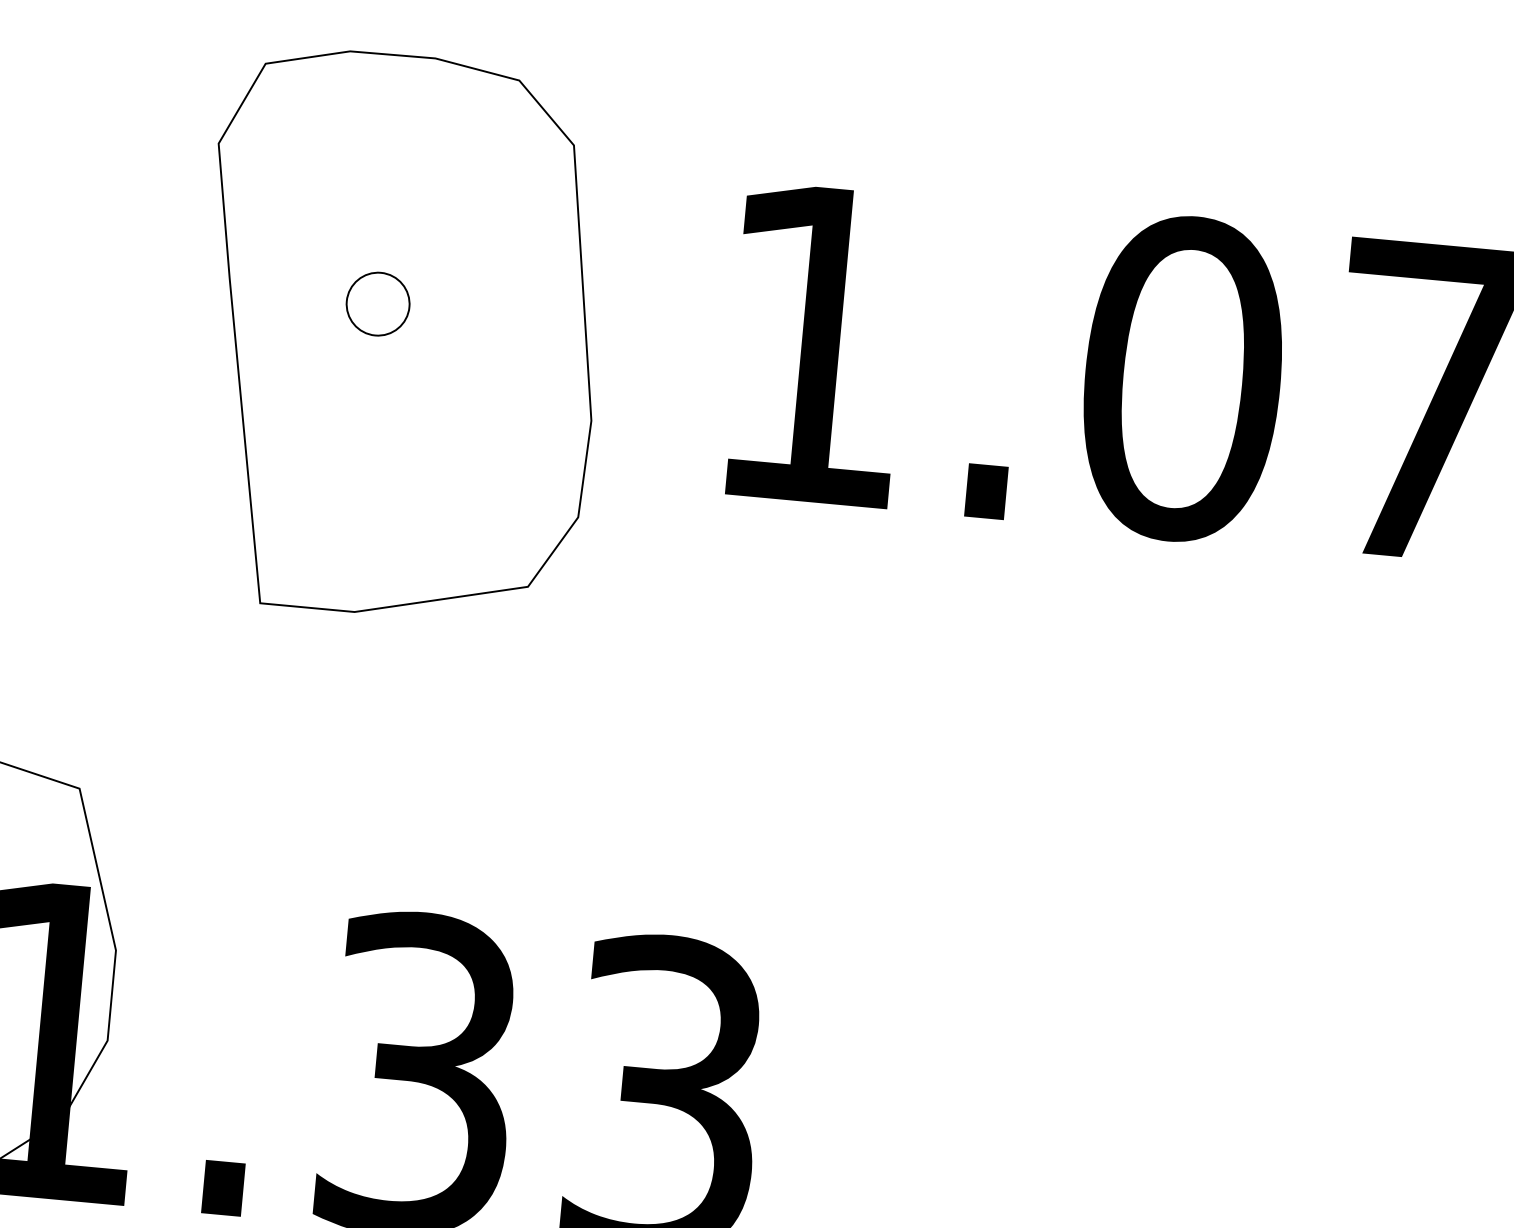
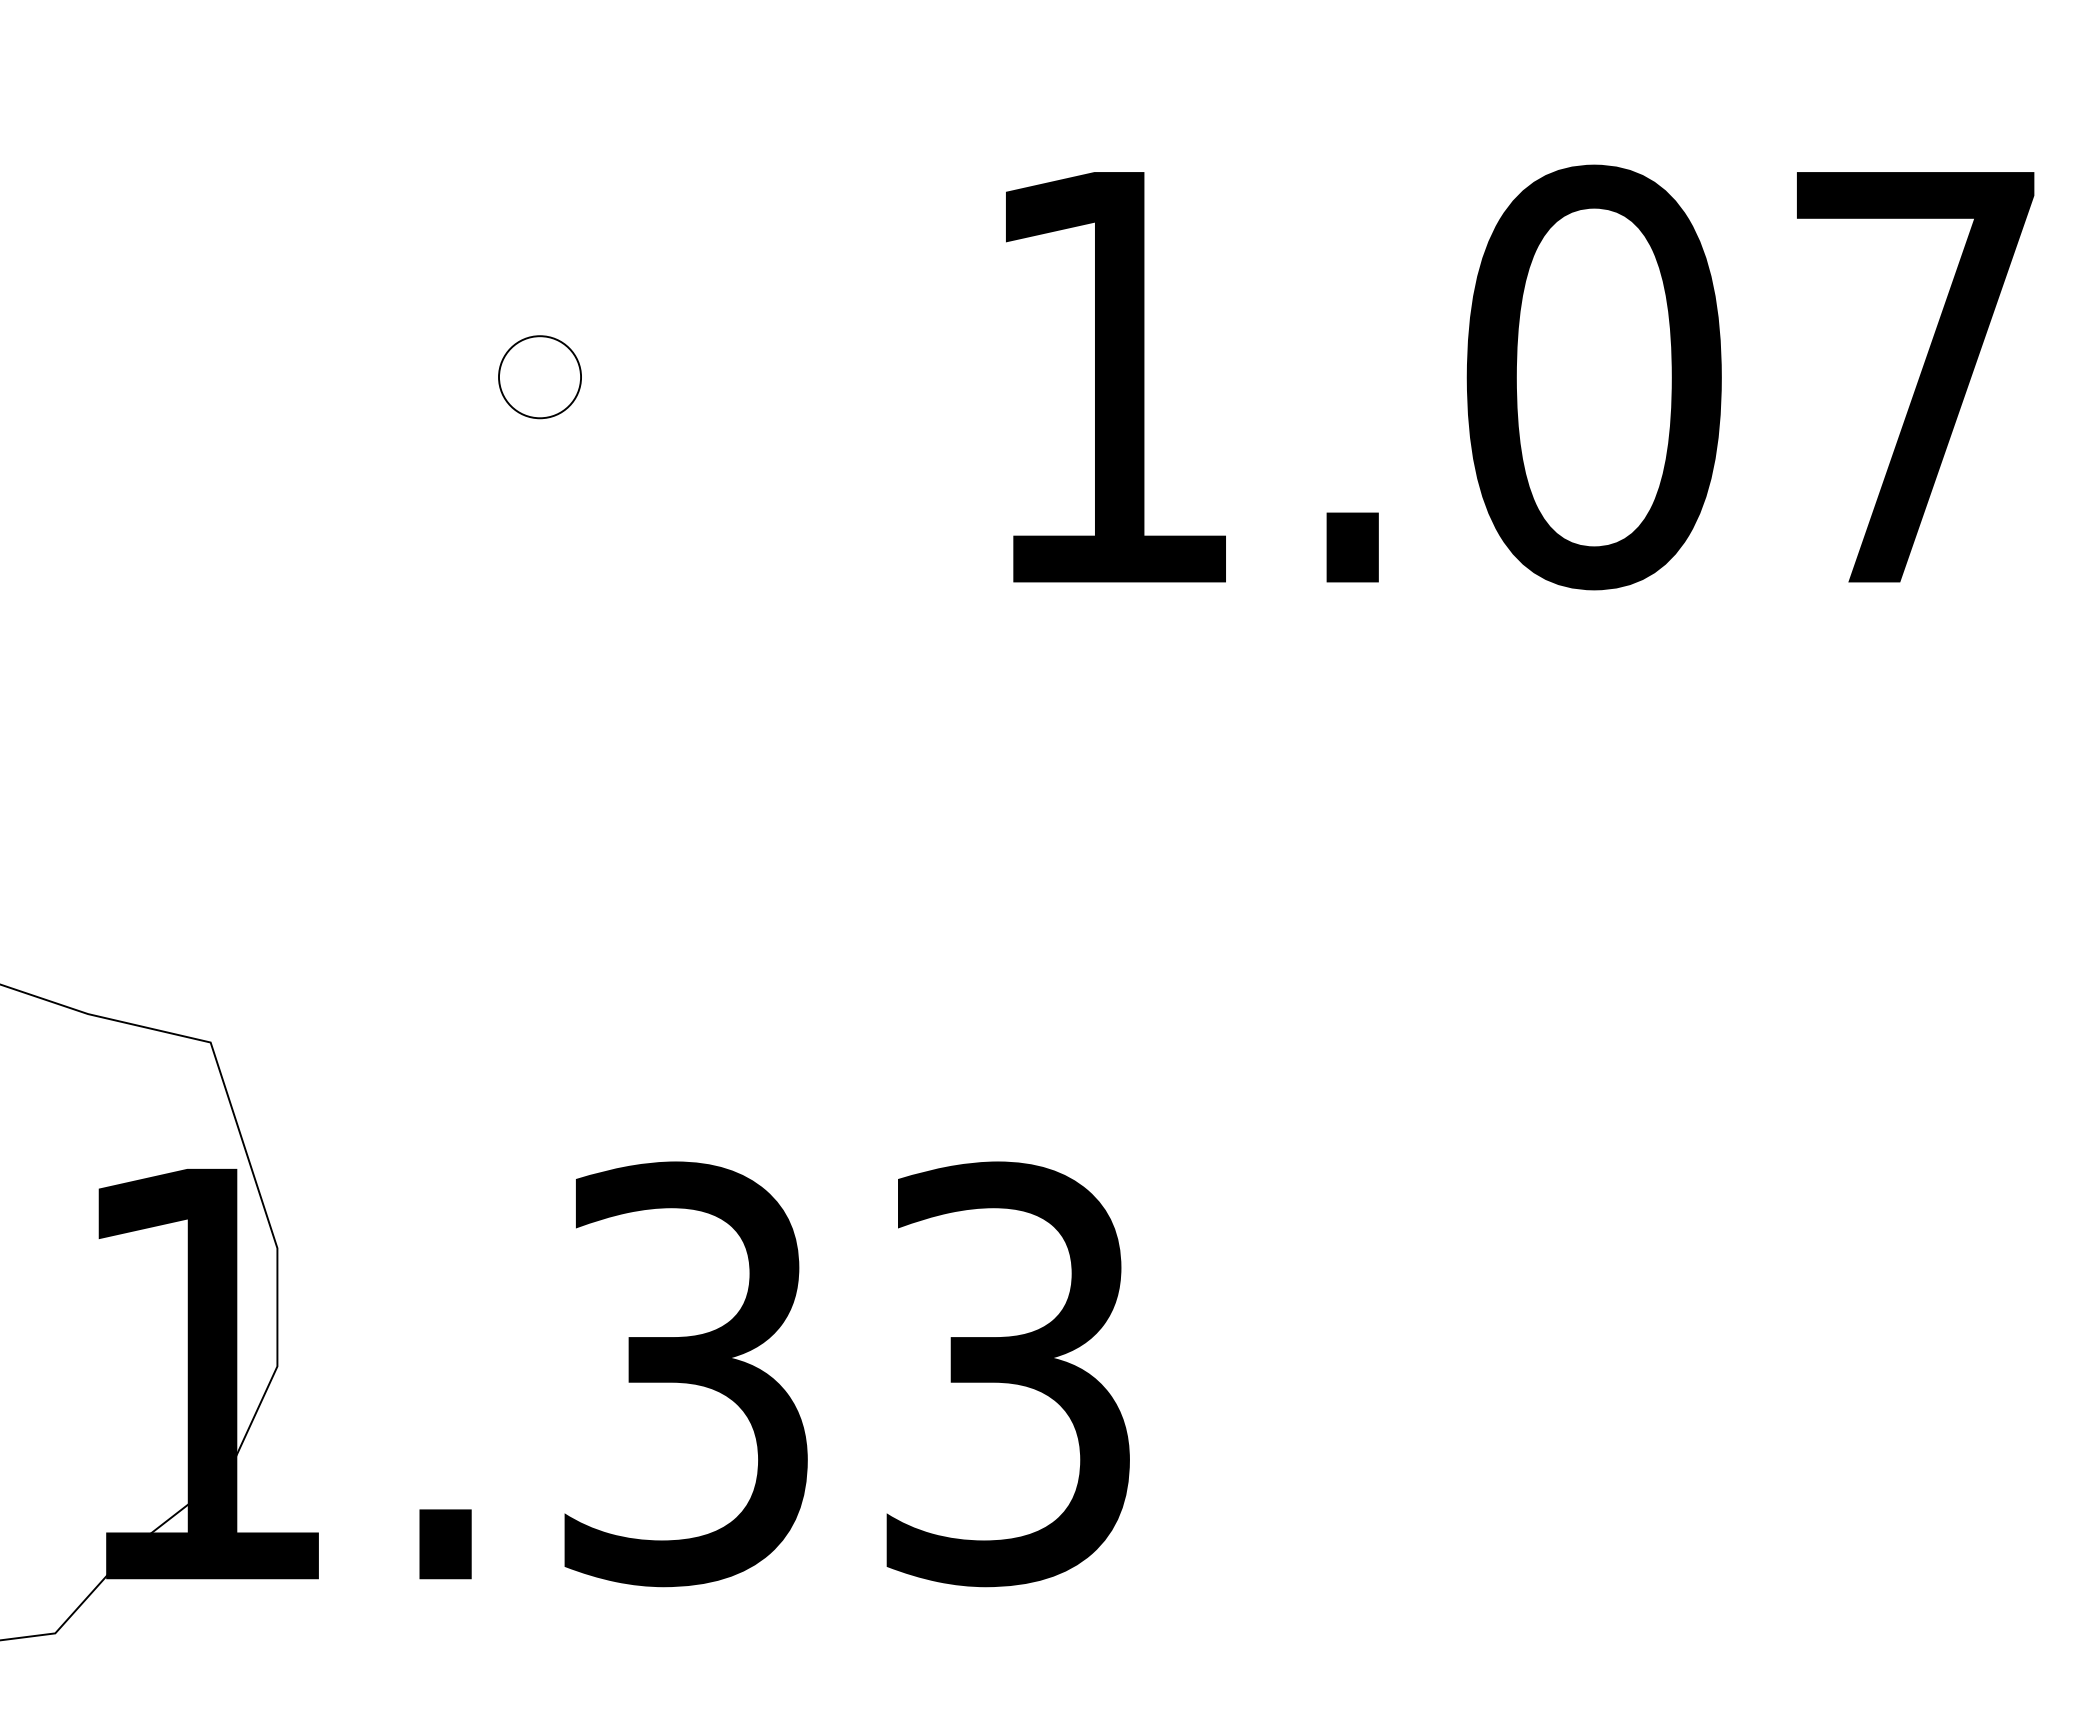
part: (399, 335) -> (571, 415), removed

